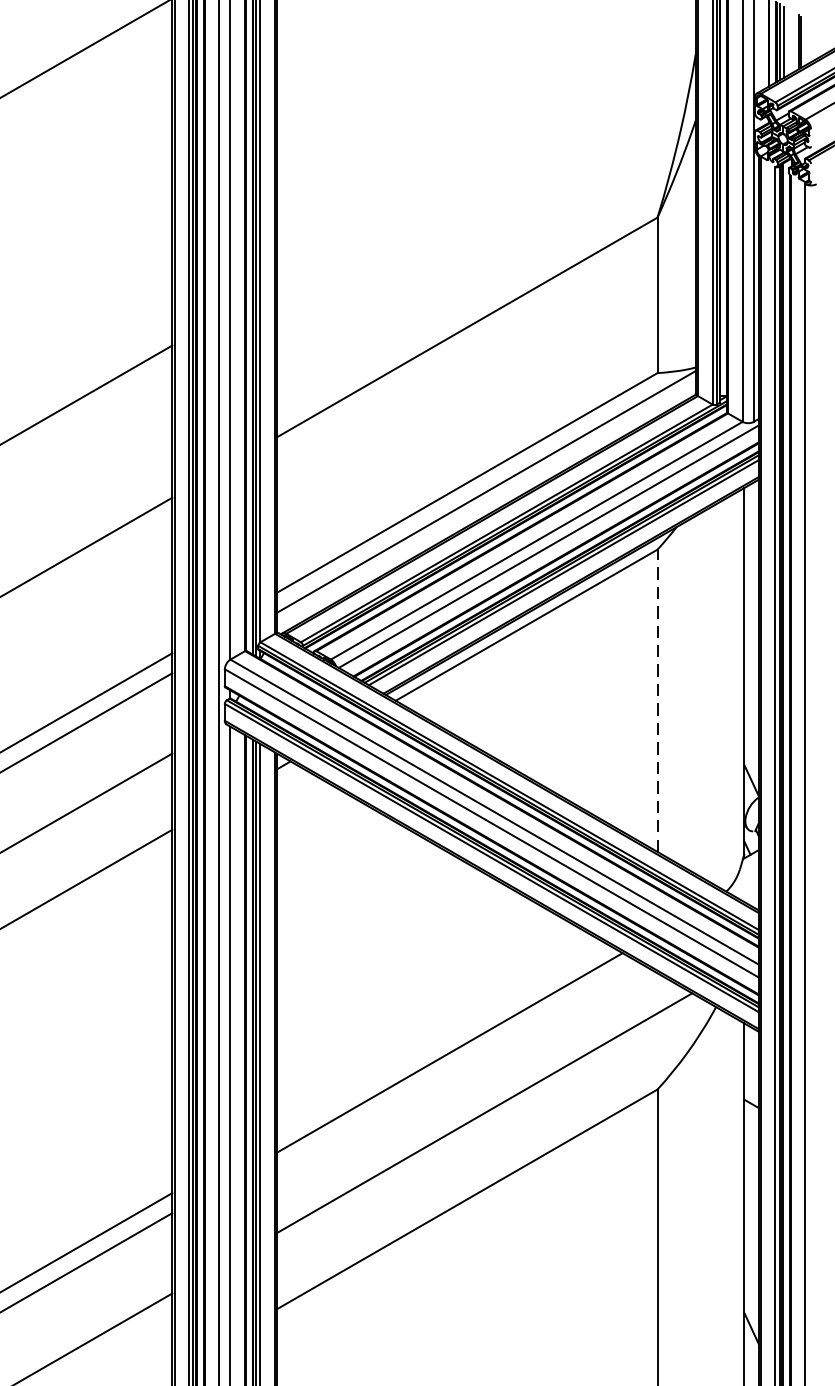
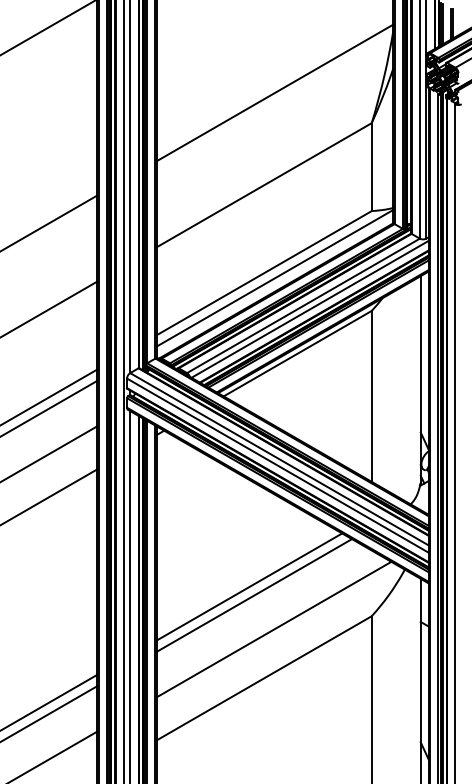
line: (485, 163) -> (274, 92), added
line: (657, 699) -> (371, 395), dashed -> solid
line: (441, 1036) -> (249, 586), added

